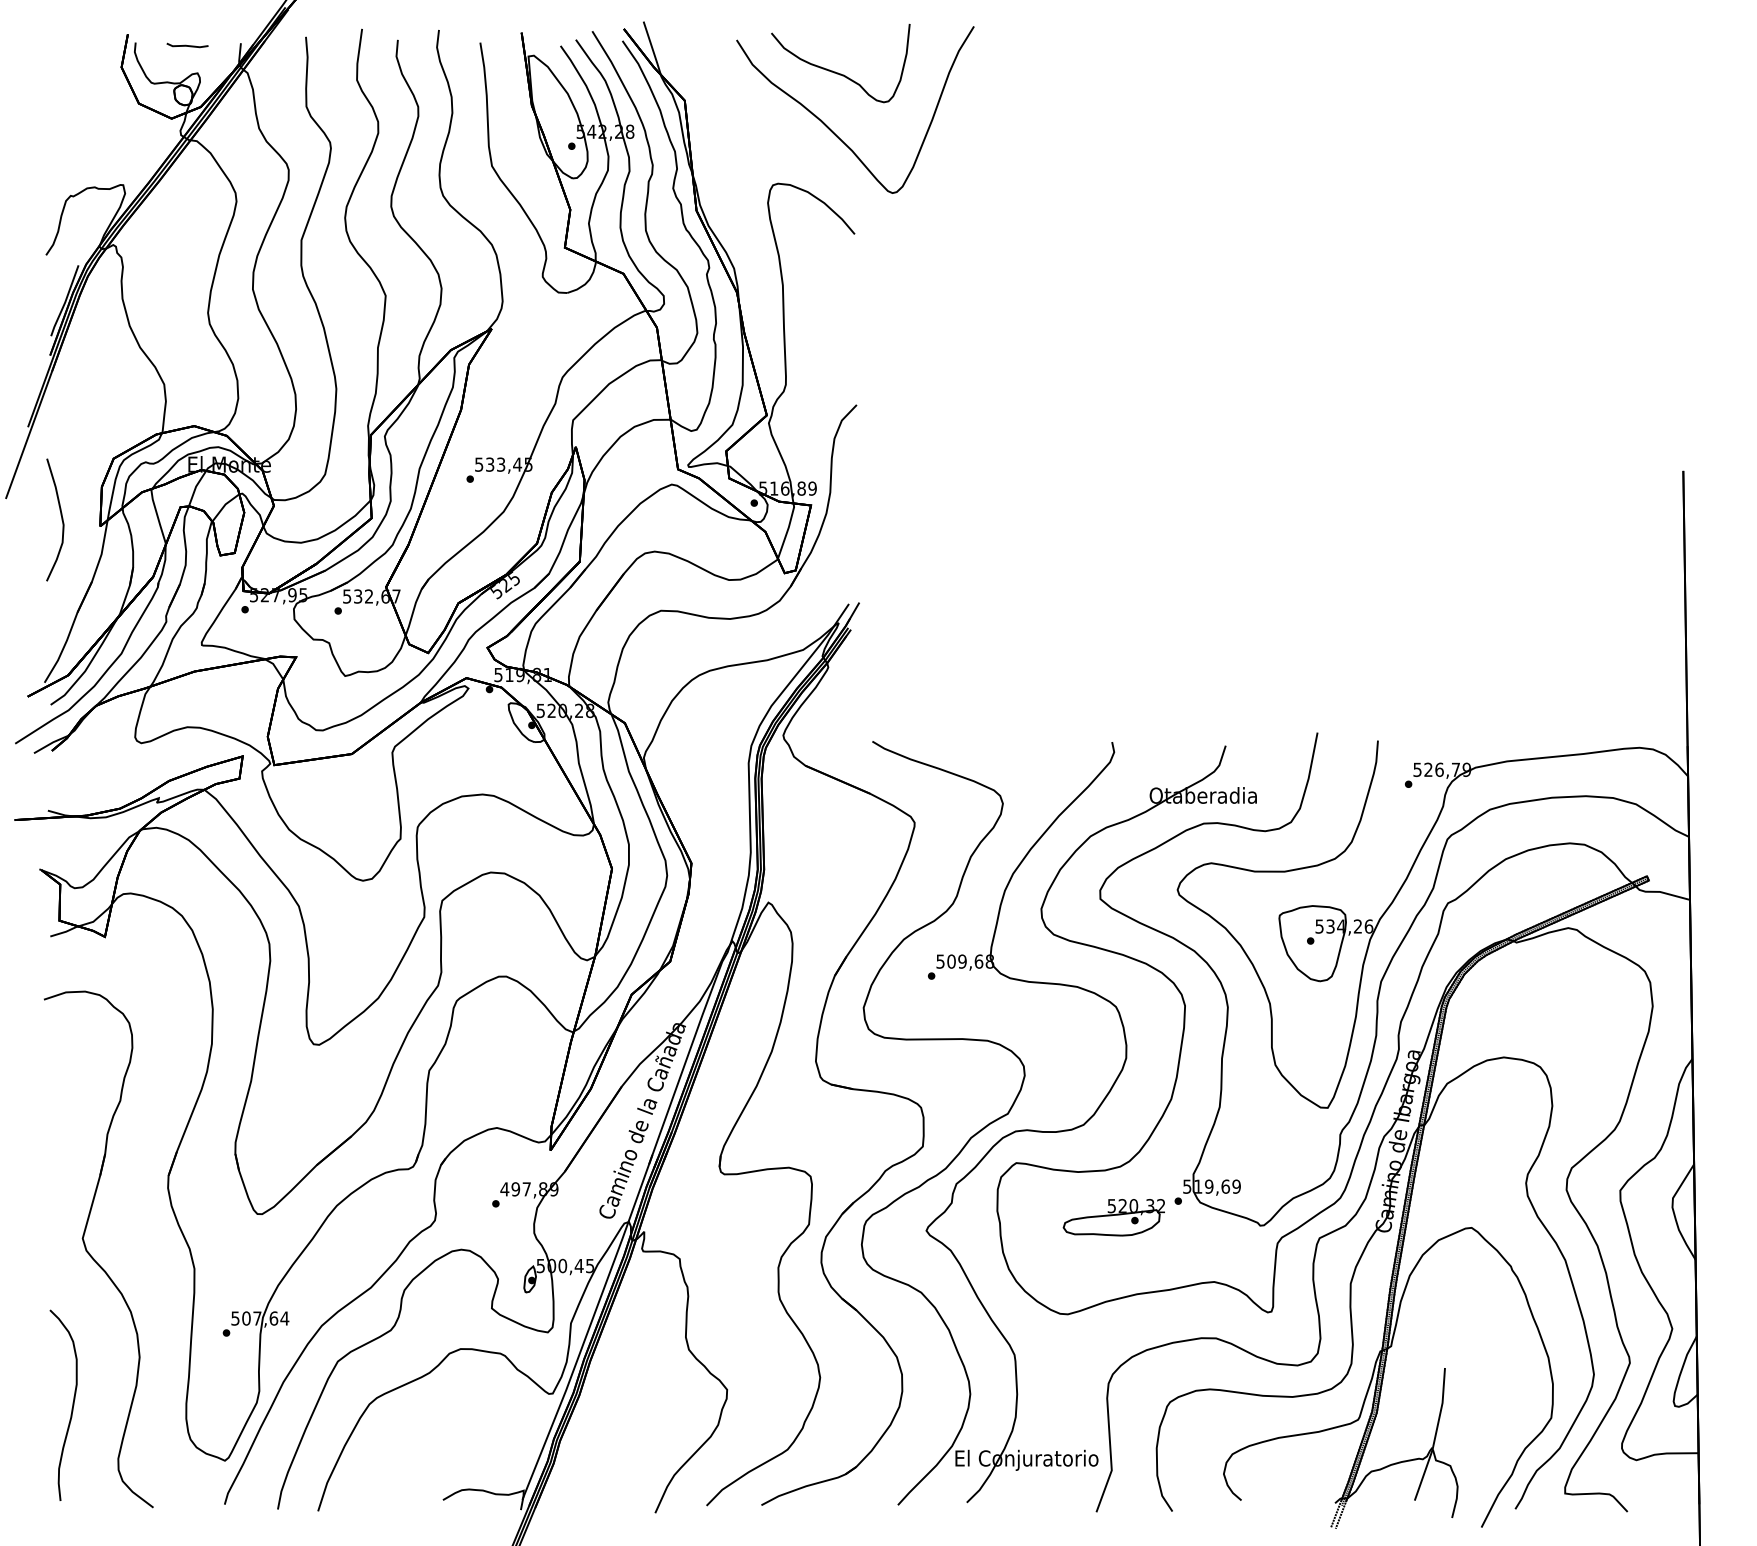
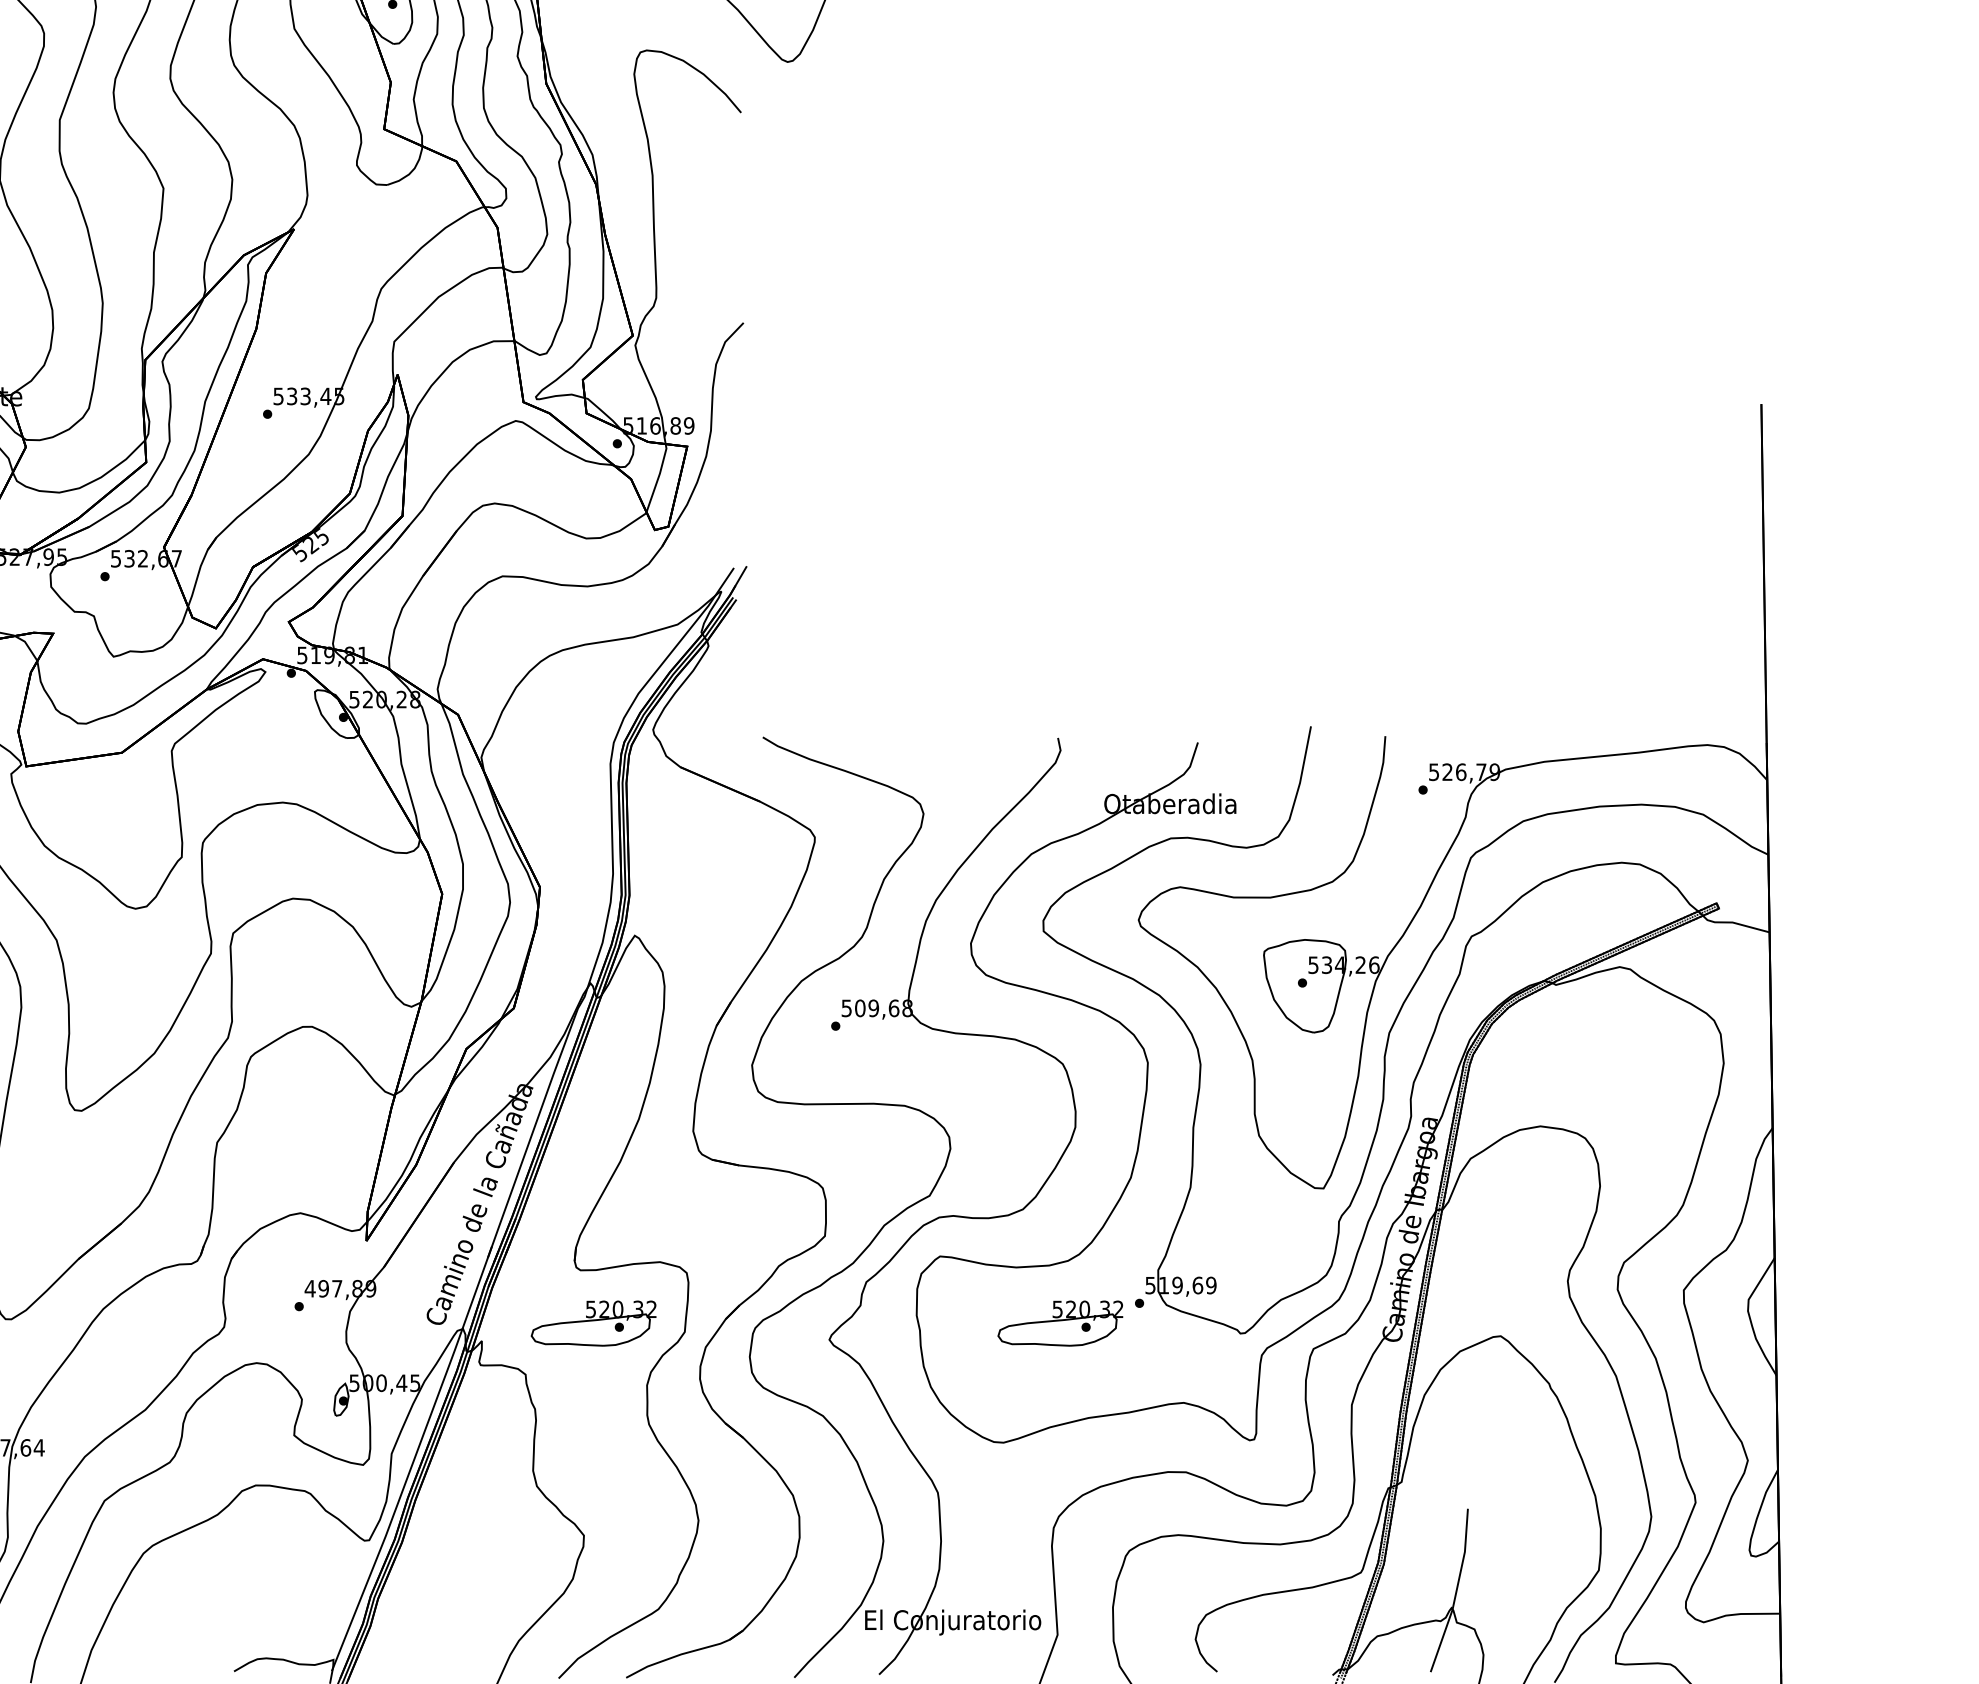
part: (734, 1217) -> (593, 1323), added

